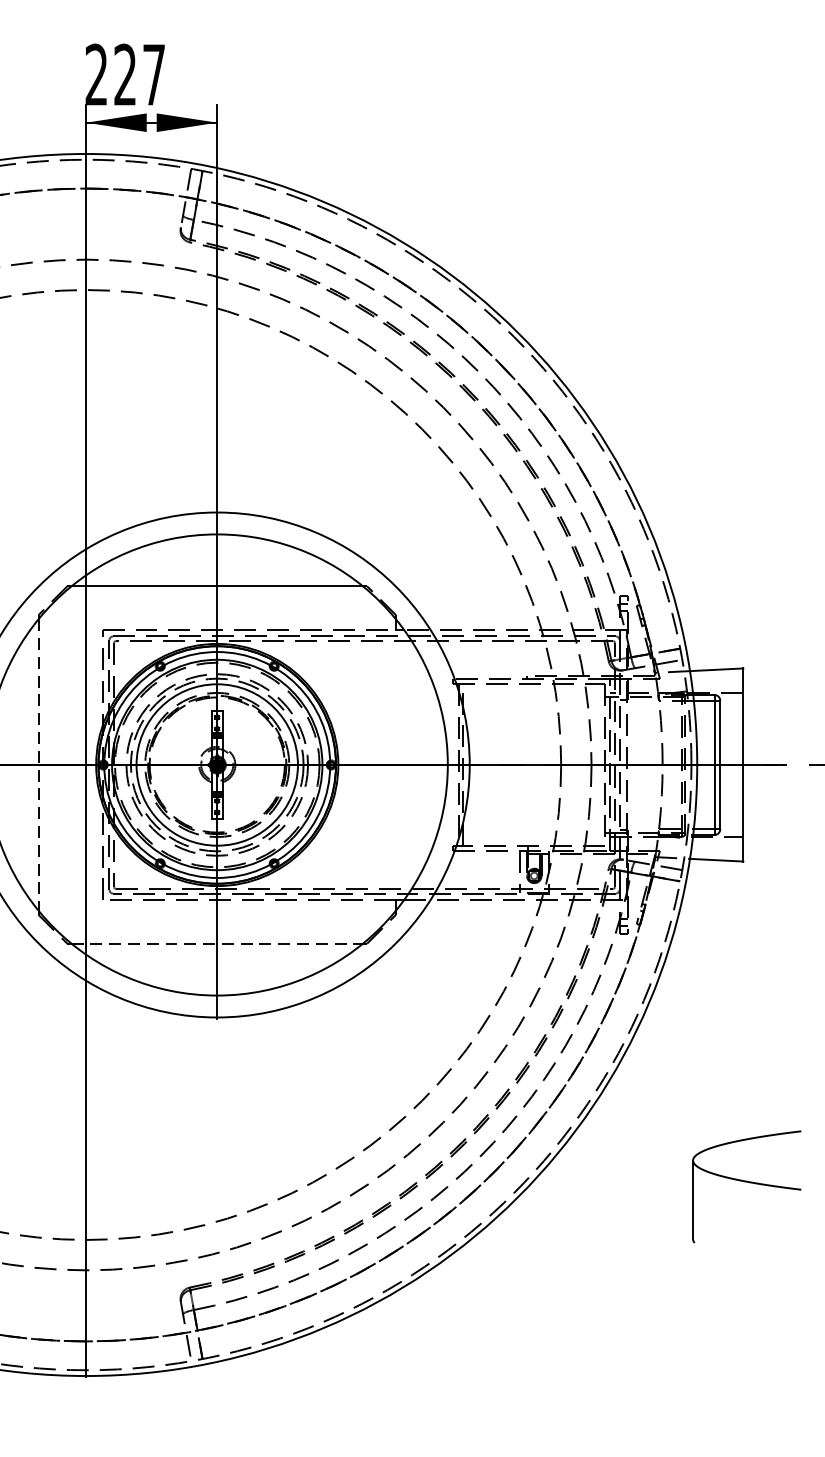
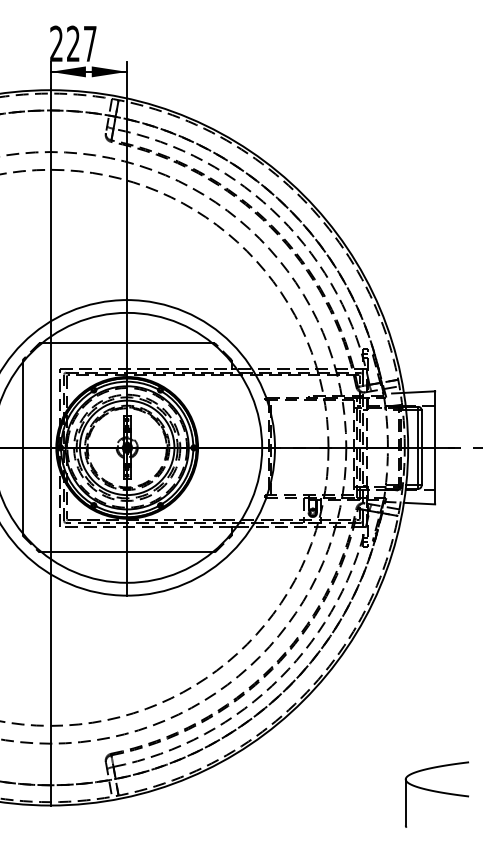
line: (38, 766) -> (22, 448), dashed -> solid
line: (217, 943) -> (127, 552), dashed -> solid
part: (745, 1186) -> (436, 794), moved

